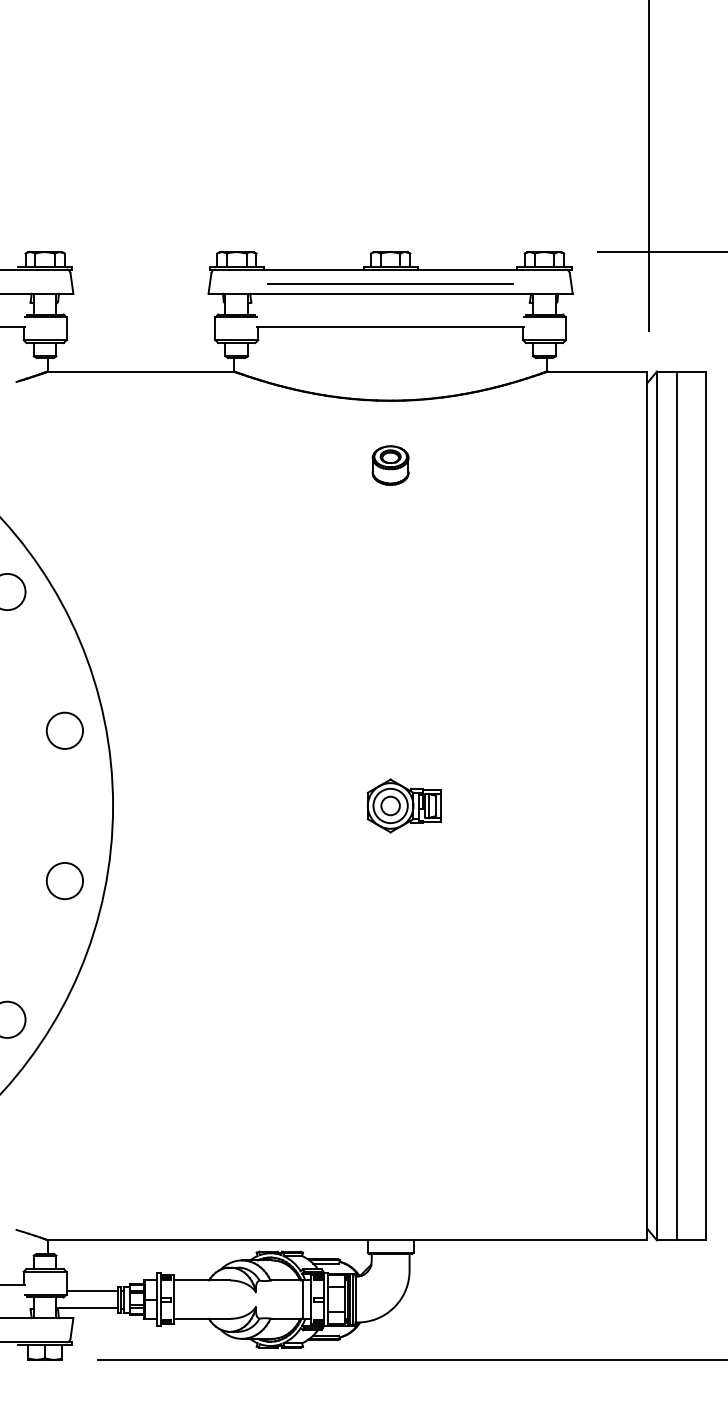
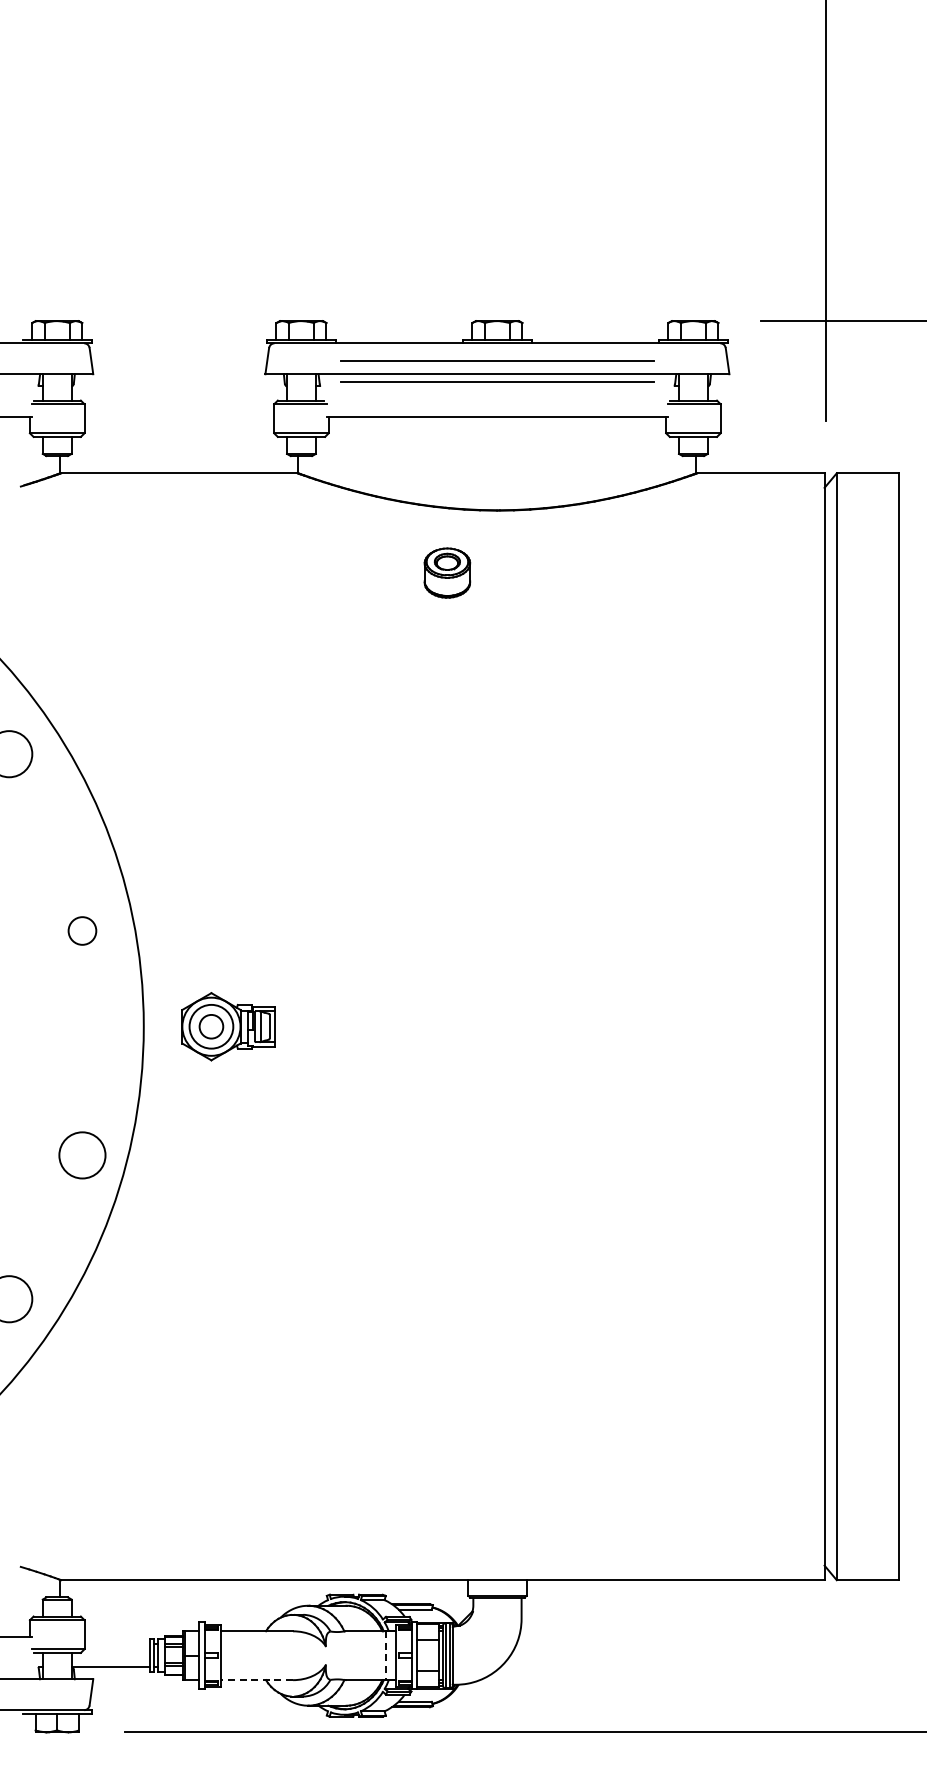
line: (390, 299) -> (497, 381), added
part: (390, 465) -> (447, 572), moved
circle: (64, 730) -> (82, 930), size x0.6
part: (404, 805) -> (228, 1026), moved
line: (677, 805) -> (862, 1026), removed
circle: (64, 881) -> (82, 1155), moved
line: (92, 1290) -> (117, 1644), removed
line: (302, 1299) -> (385, 1655), solid -> dashed
line: (202, 1319) -> (257, 1680), solid -> dashed

